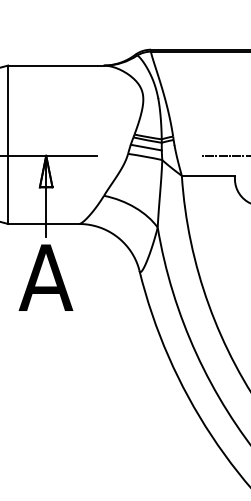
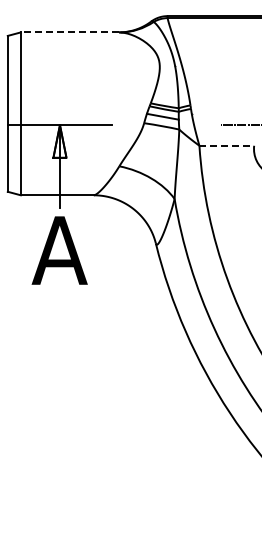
line: (55, 65) -> (69, 32), solid -> dashed
line: (209, 175) -> (227, 145), solid -> dashed

